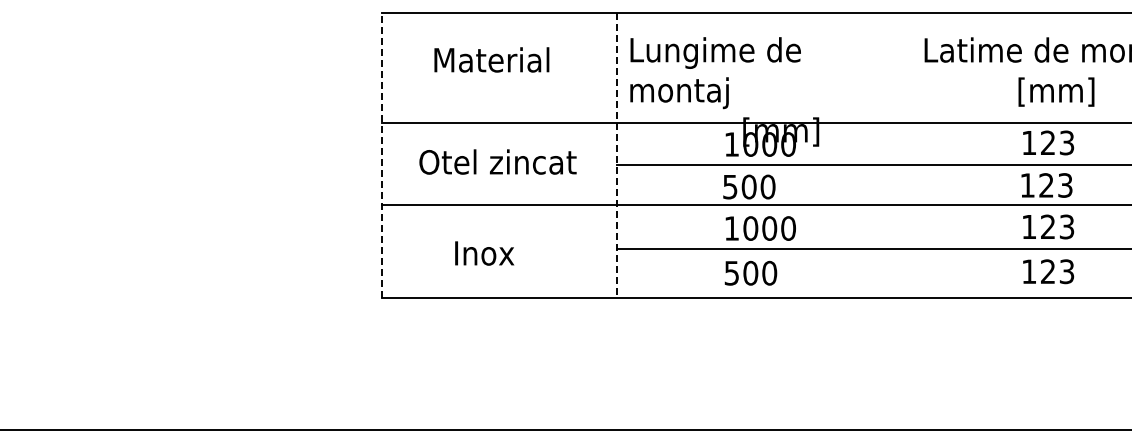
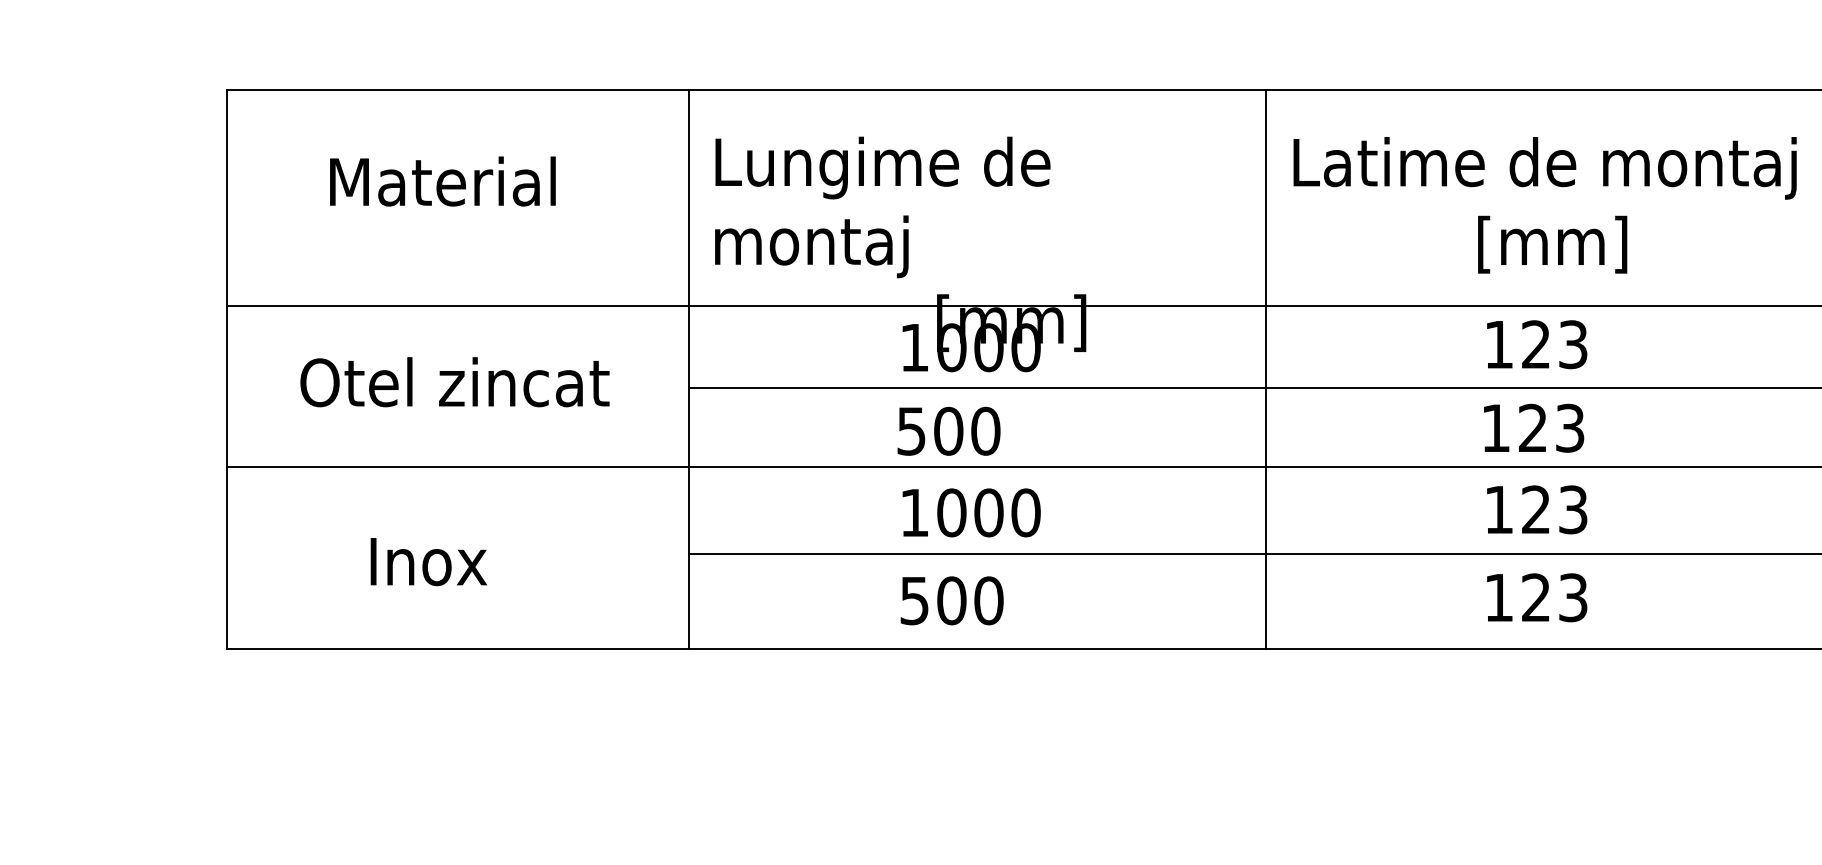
line: (381, 155) -> (225, 369), dashed -> solid
line: (910, 155) -> (1265, 369), added
line: (617, 156) -> (689, 371), dashed -> solid

